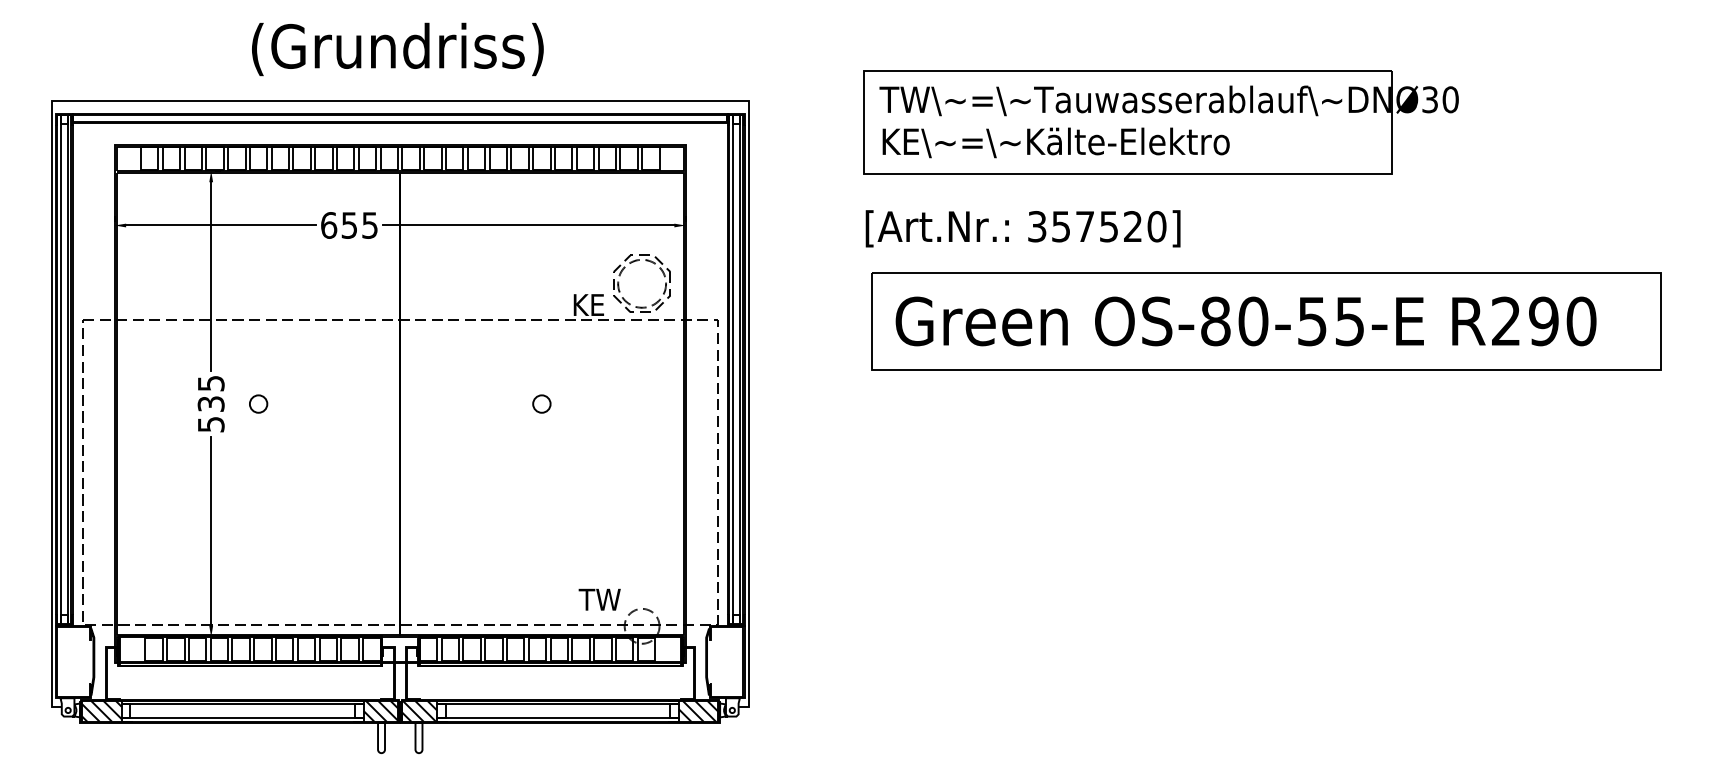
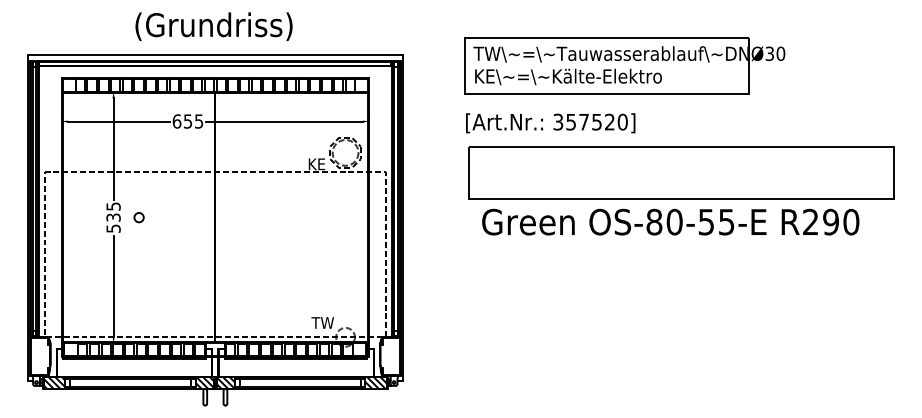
text: (1245, 320) -> (670, 221), moved
circle: (541, 403) -> (291, 217), removed

